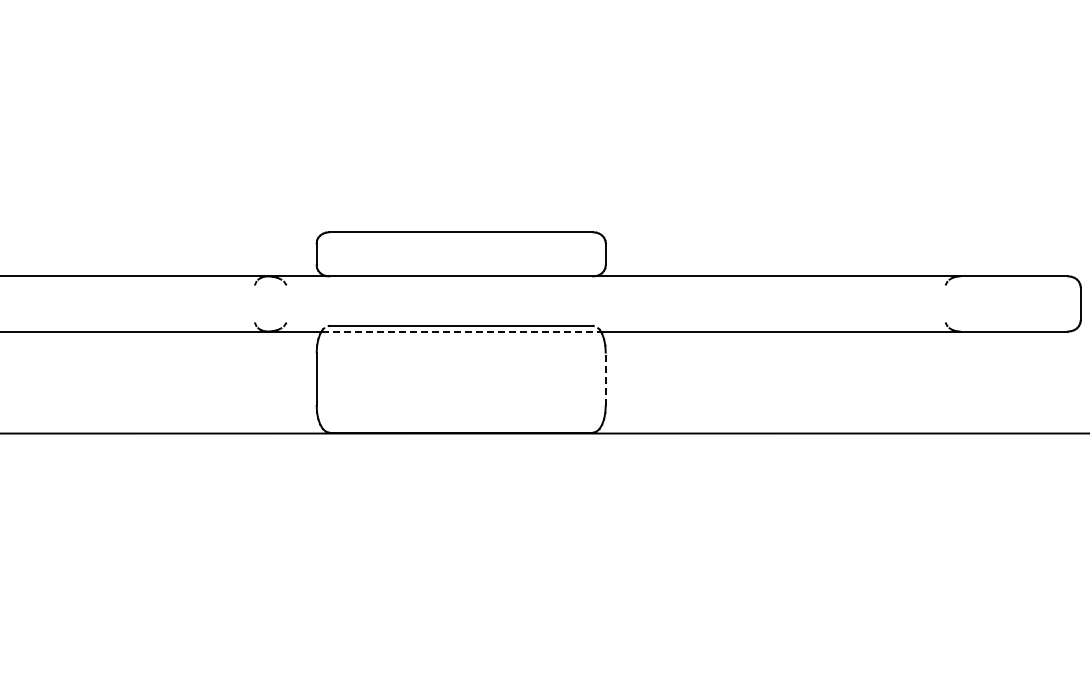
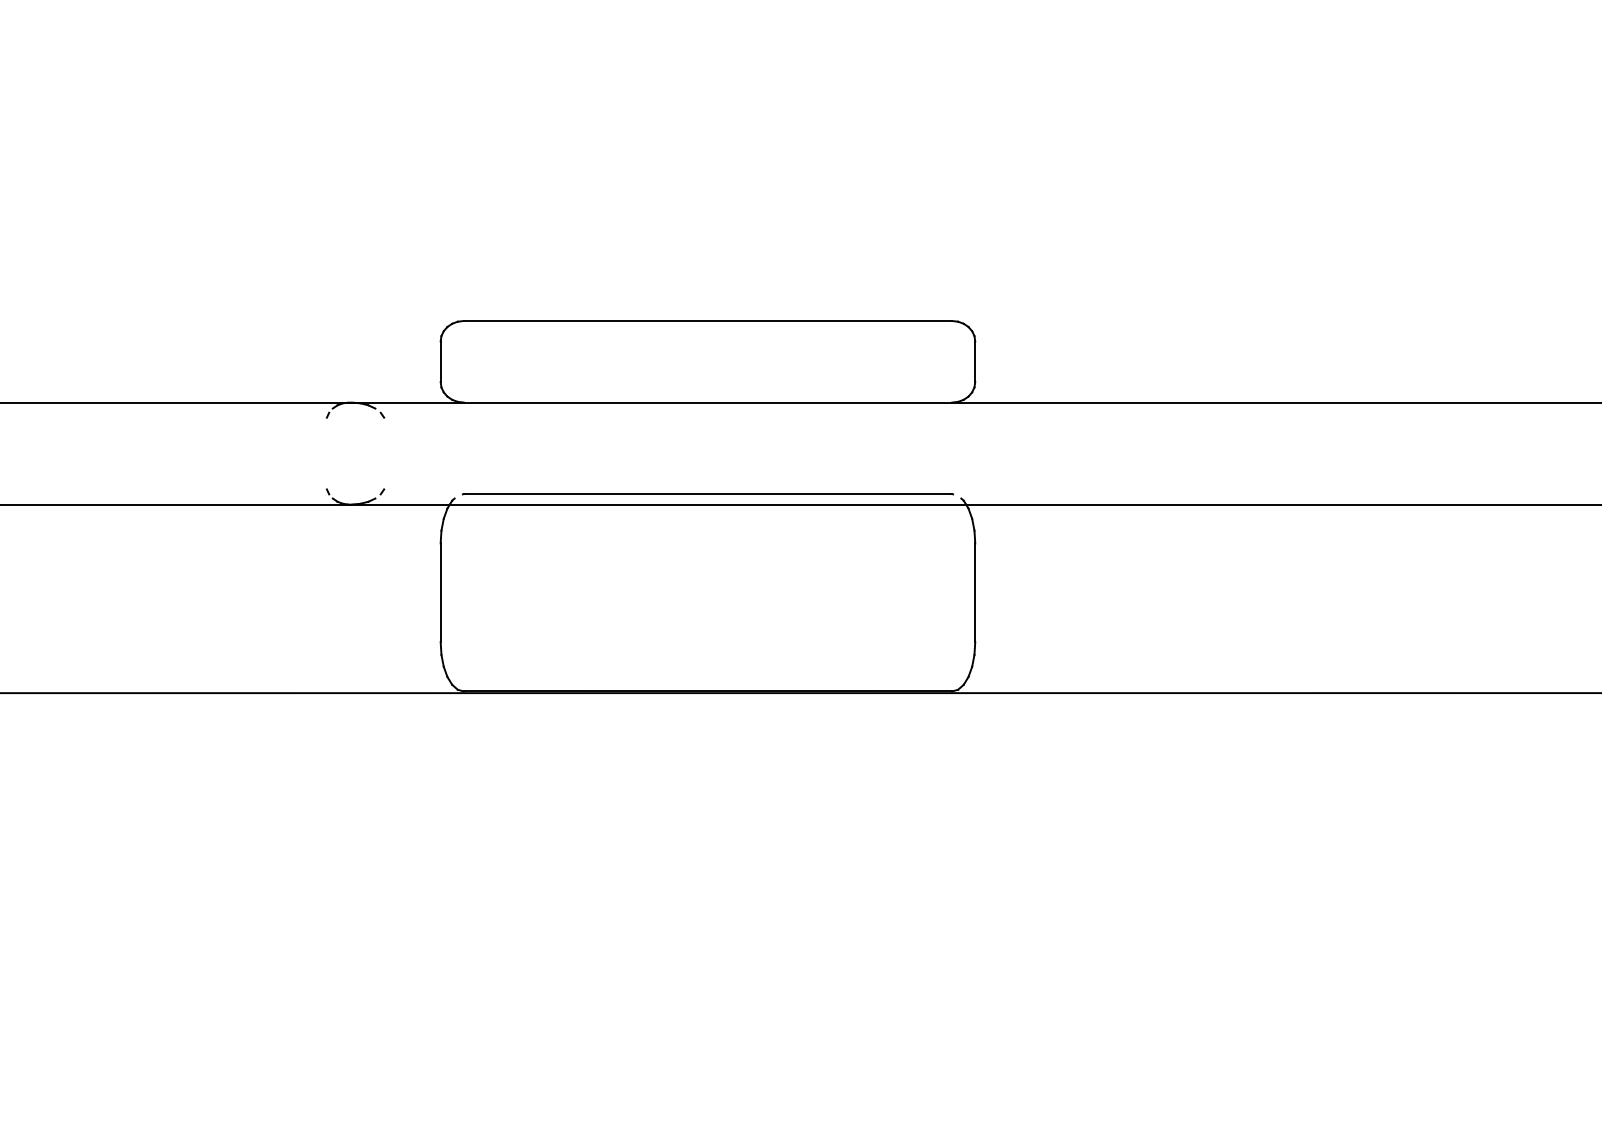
line: (461, 331) -> (708, 504), dashed -> solid
line: (605, 379) -> (974, 593), dashed -> solid

